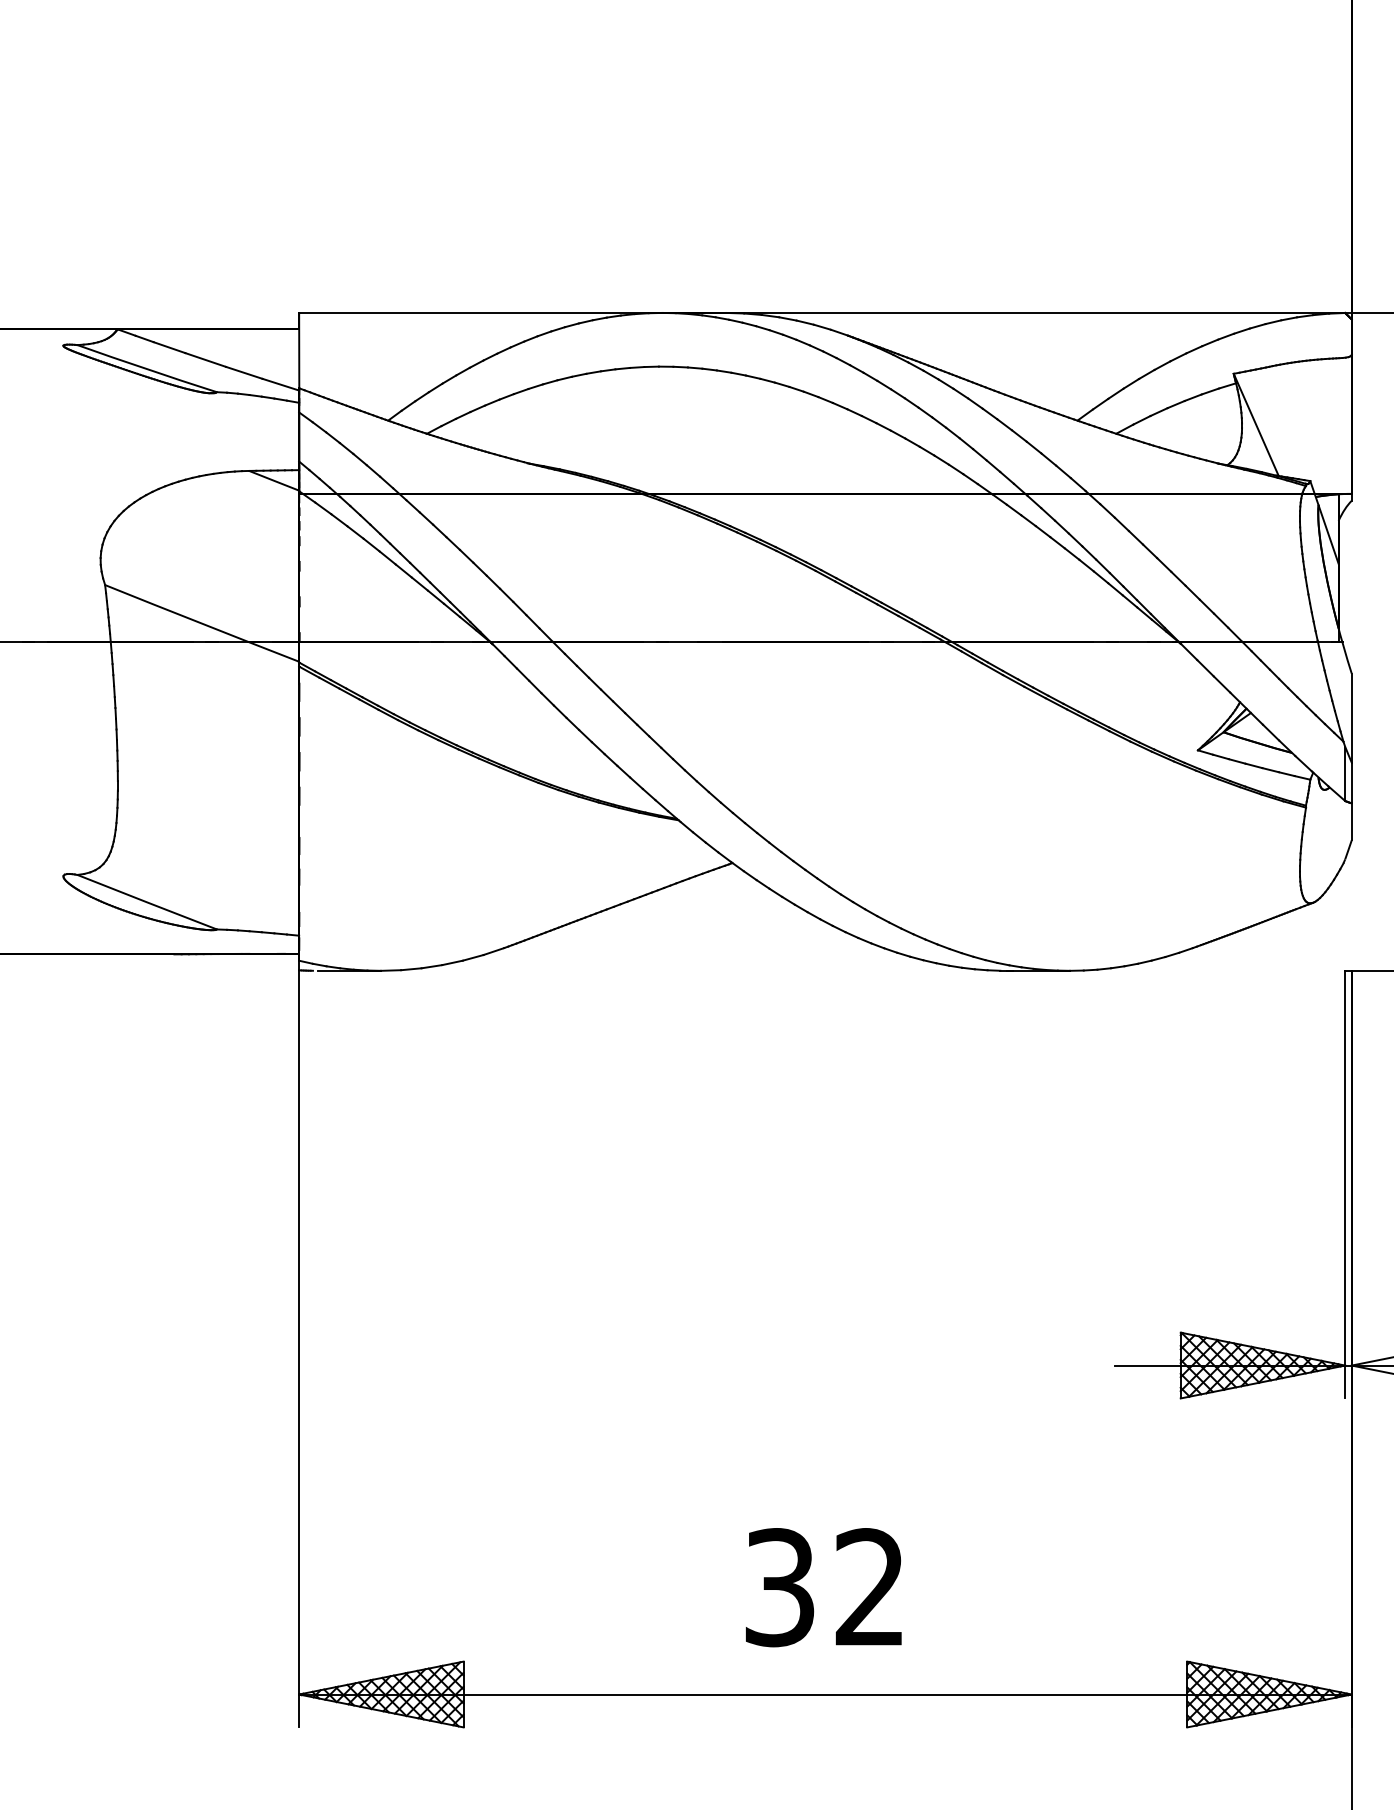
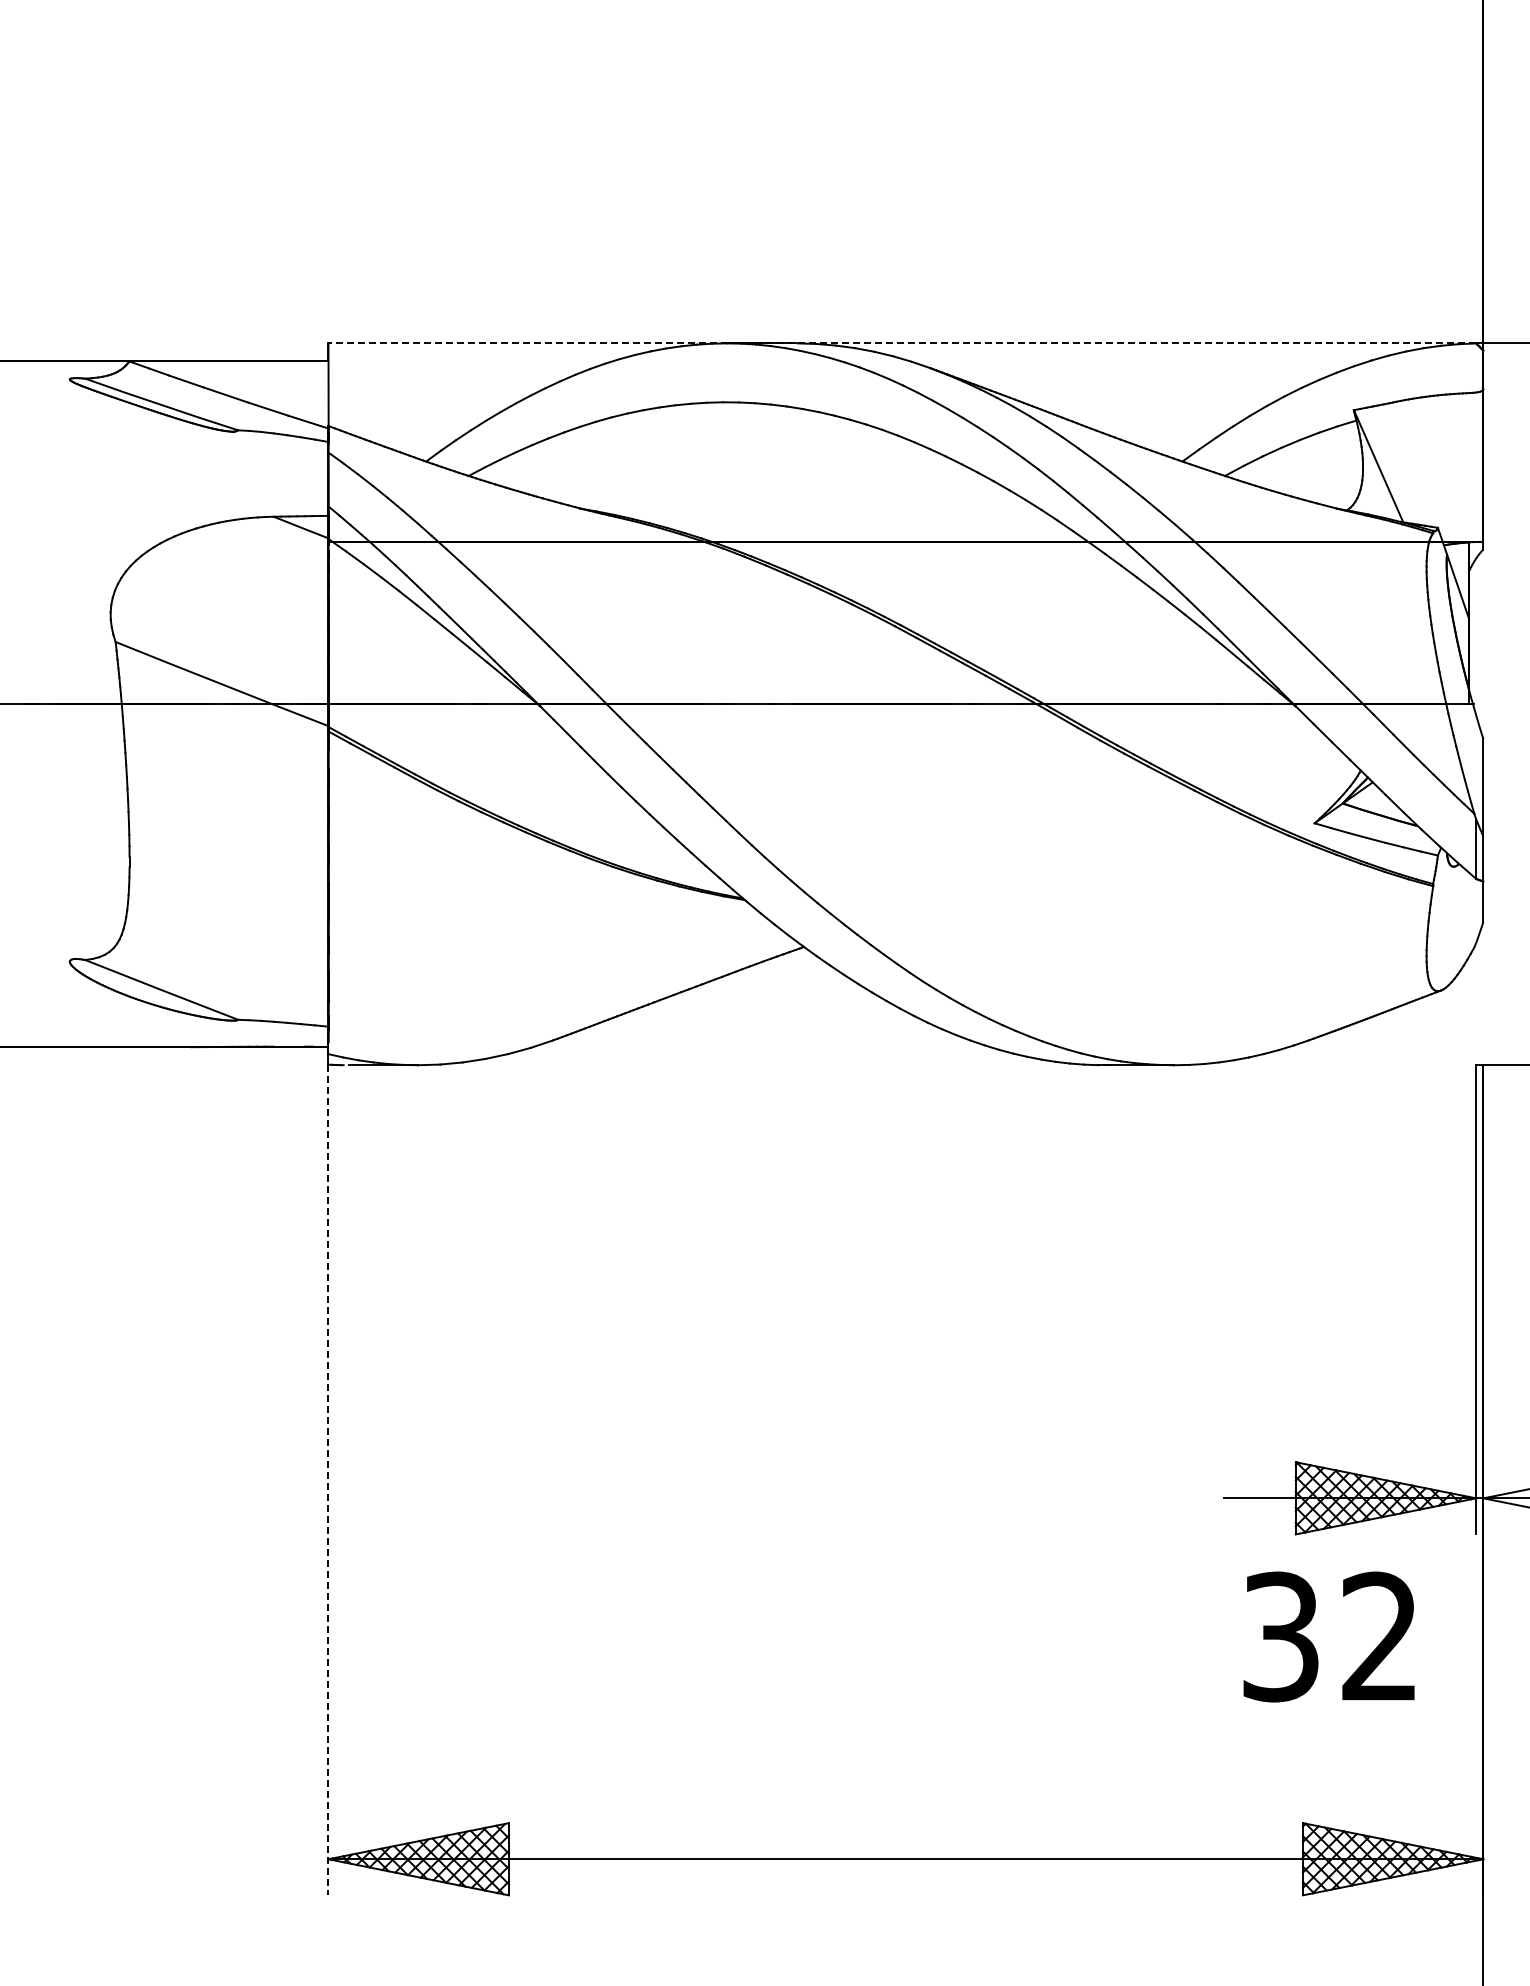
line: (822, 313) -> (902, 343), solid -> dashed
line: (299, 1349) -> (328, 1480), solid -> dashed
text: (823, 1587) -> (1328, 1636), moved

